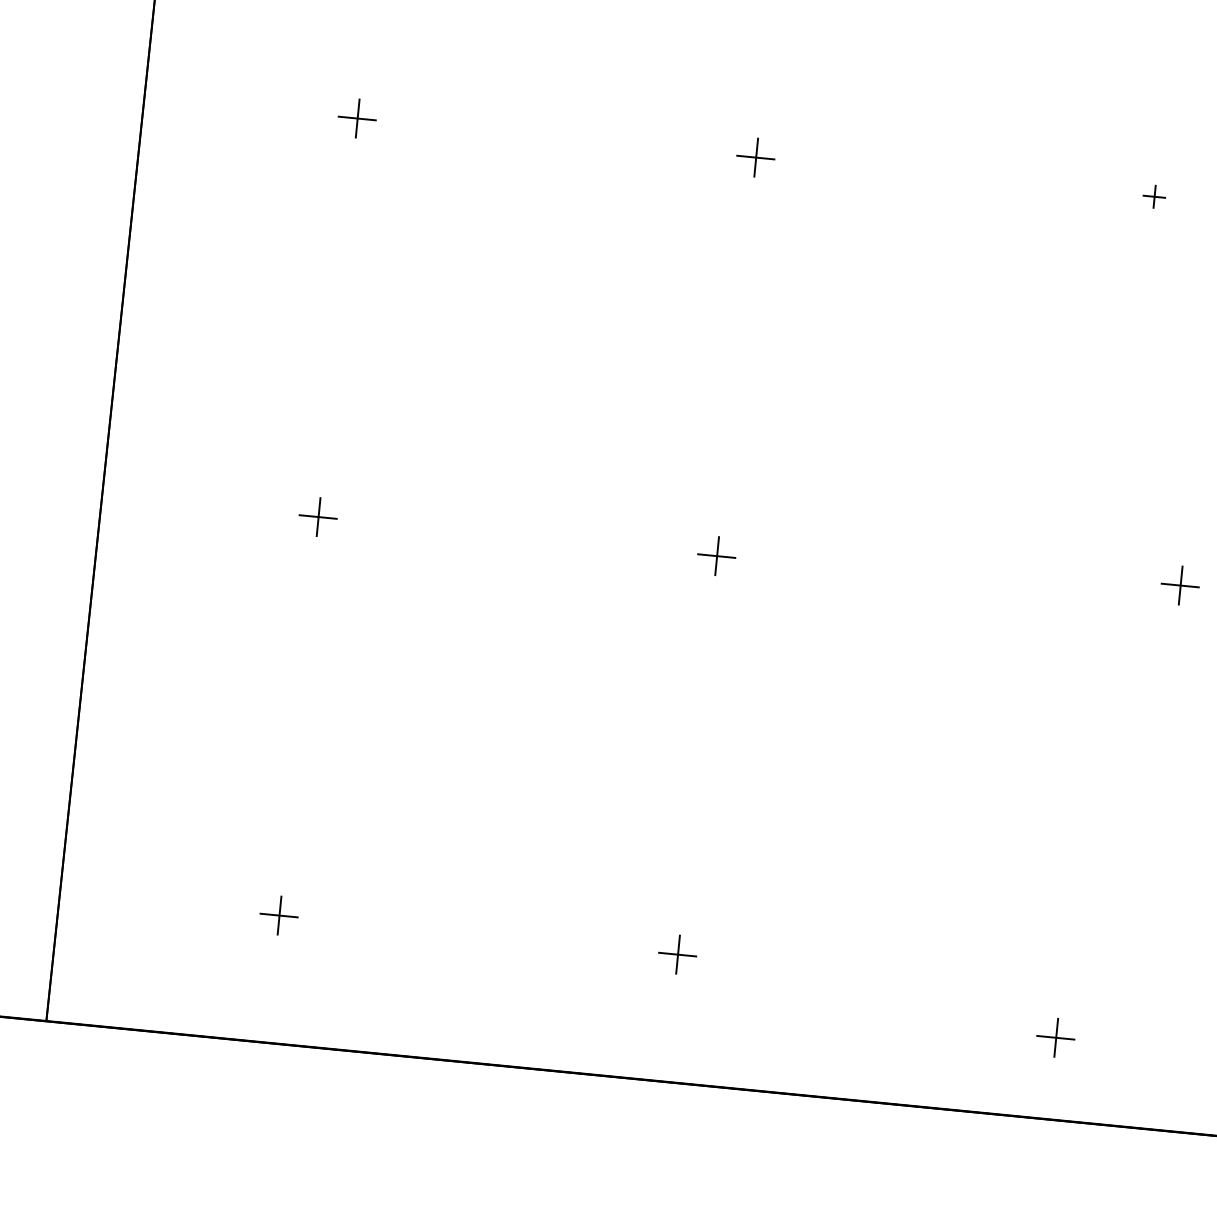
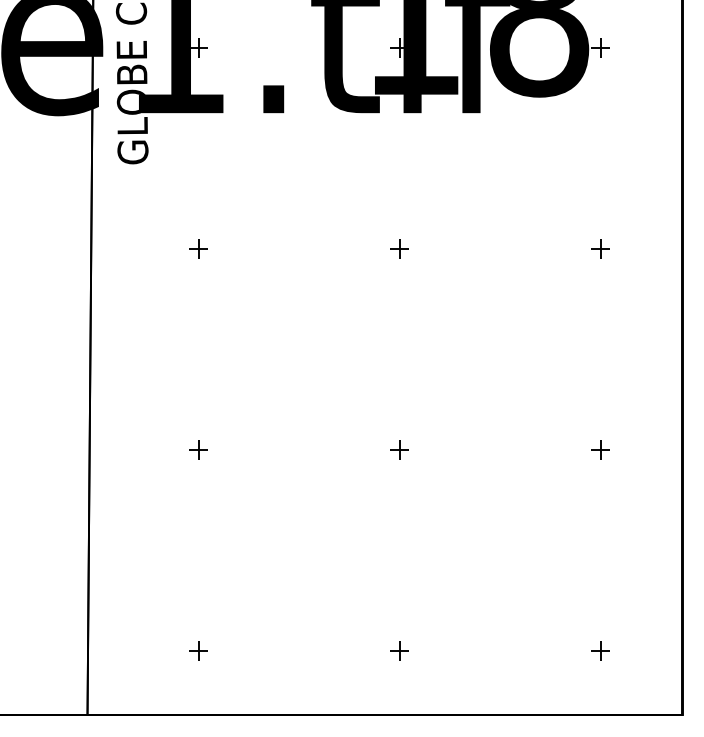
part: (1154, 196) -> (600, 248), size x1.67
part: (1180, 585) -> (600, 449), moved
part: (1056, 1037) -> (600, 650), moved

